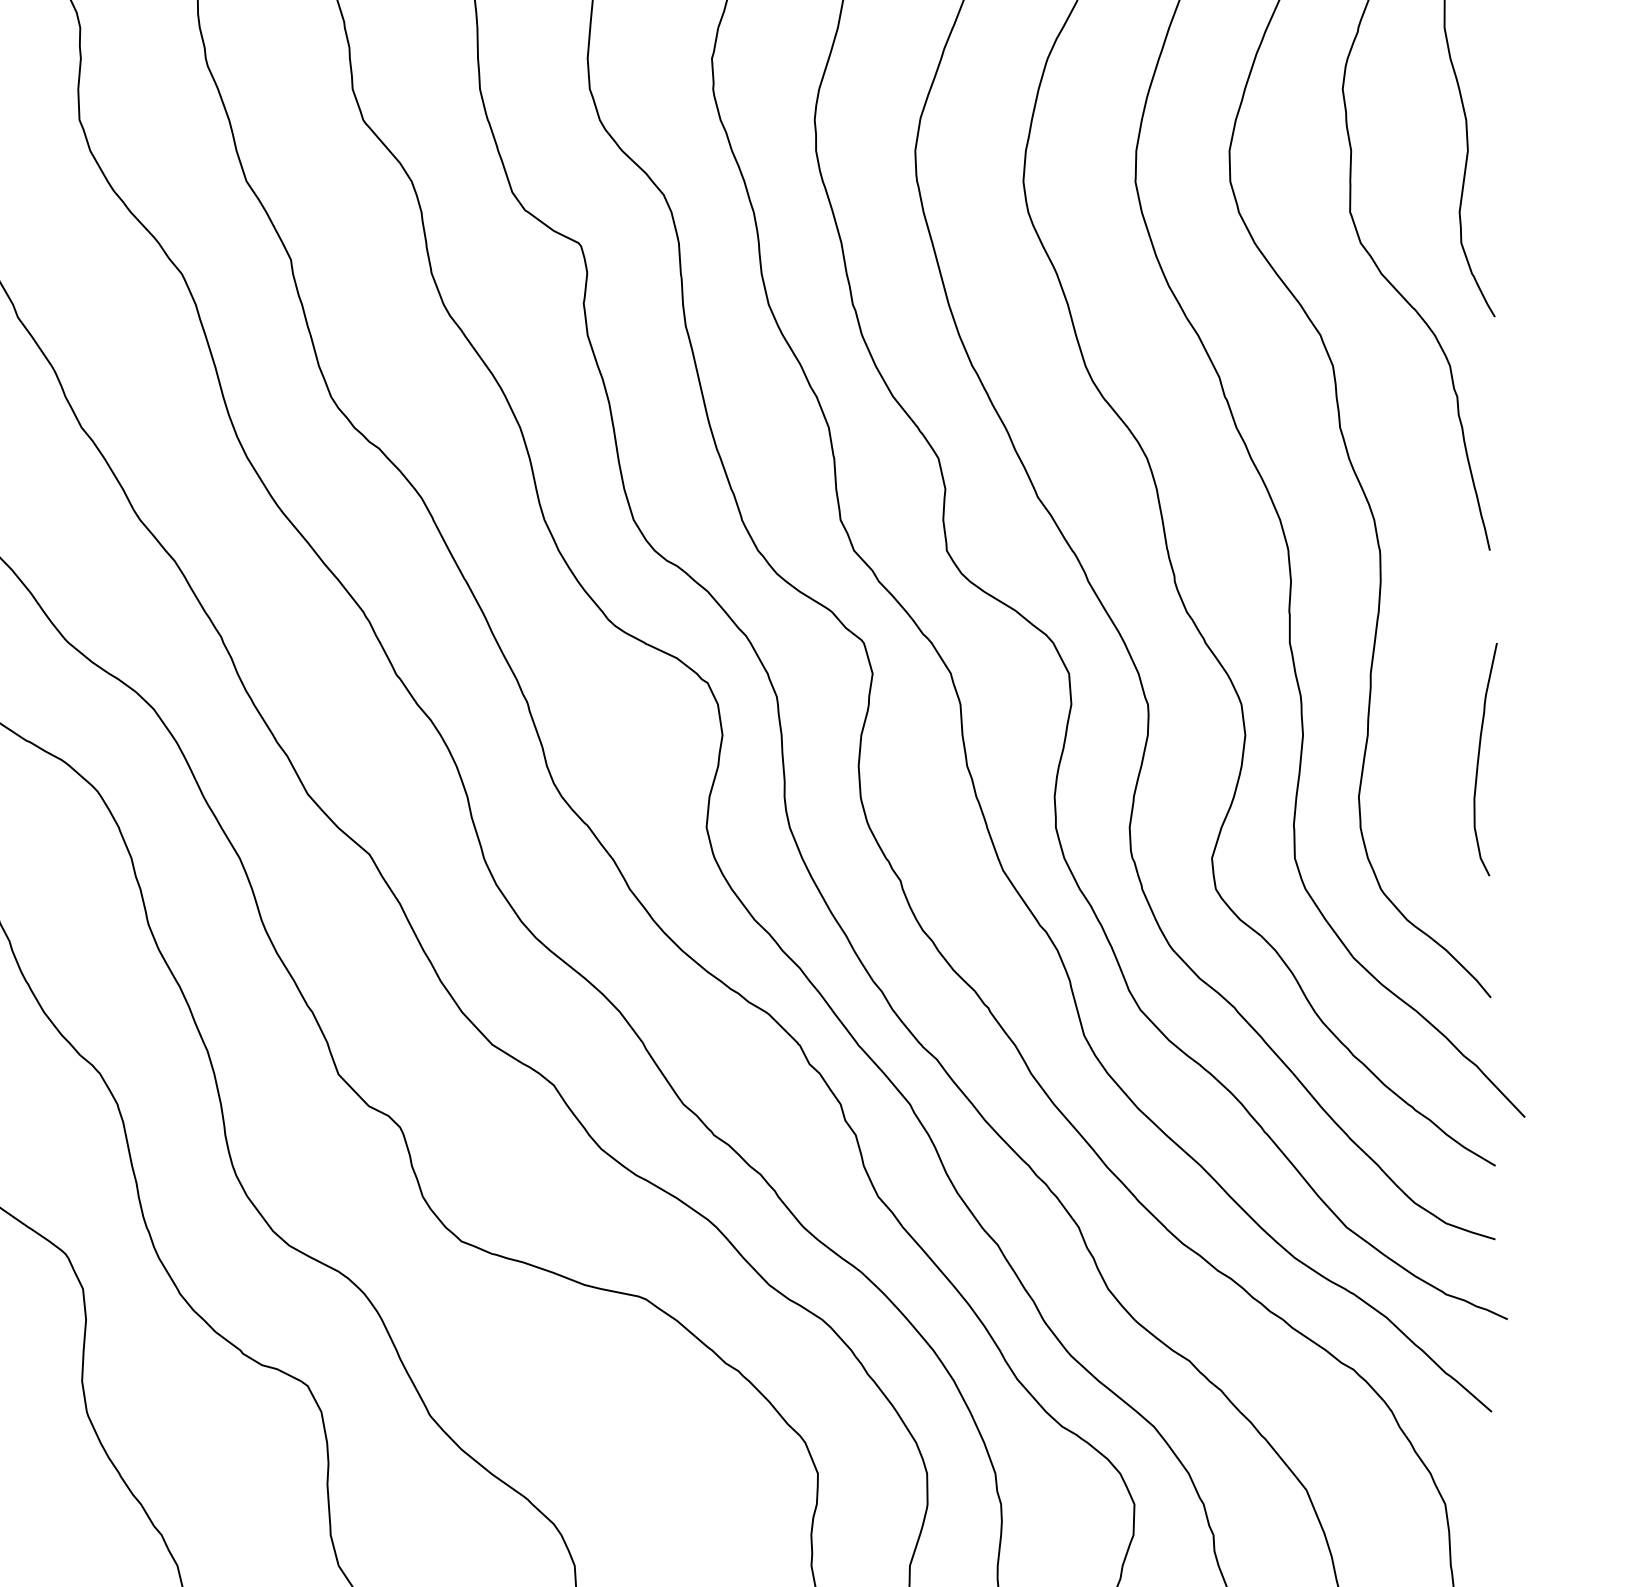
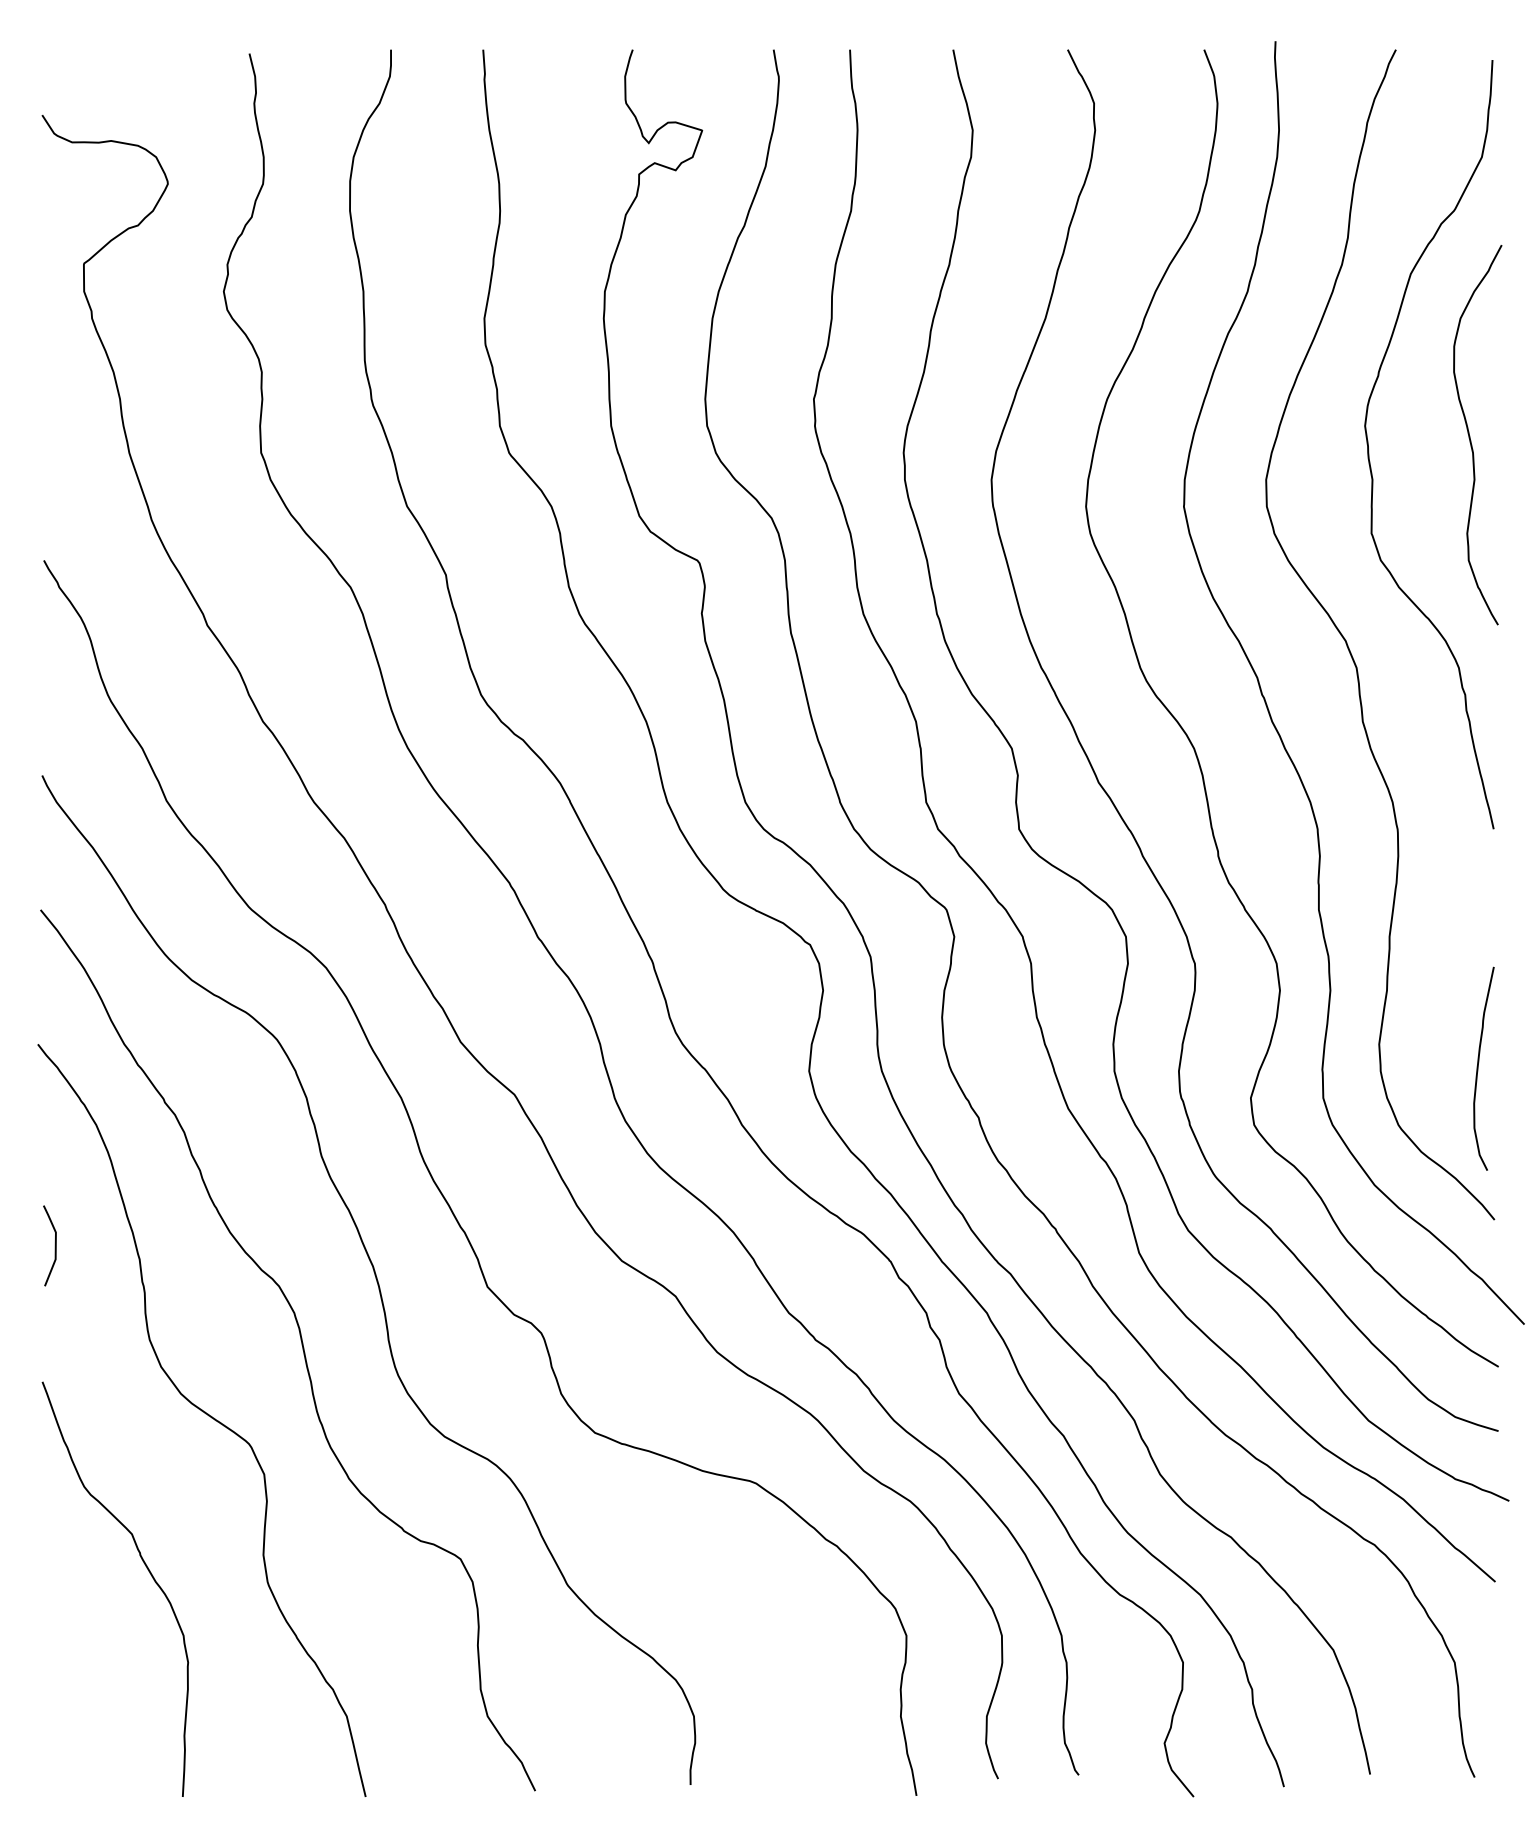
curve: (1479, 759) -> (1478, 1068), moved

